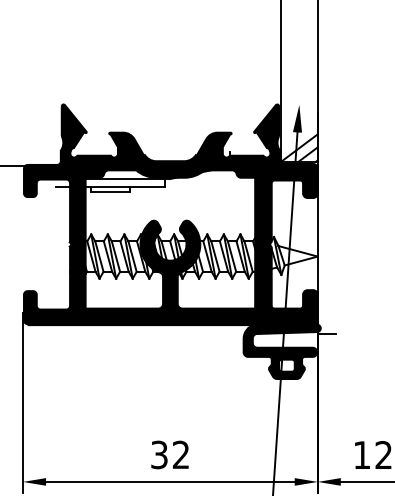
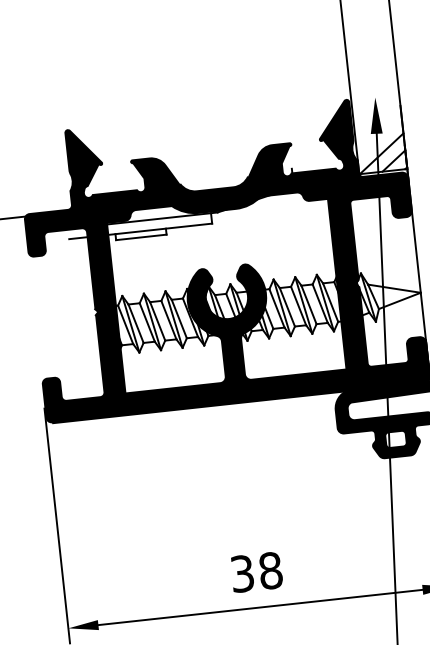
text: (180, 454) -> (269, 570), 32 -> 38

